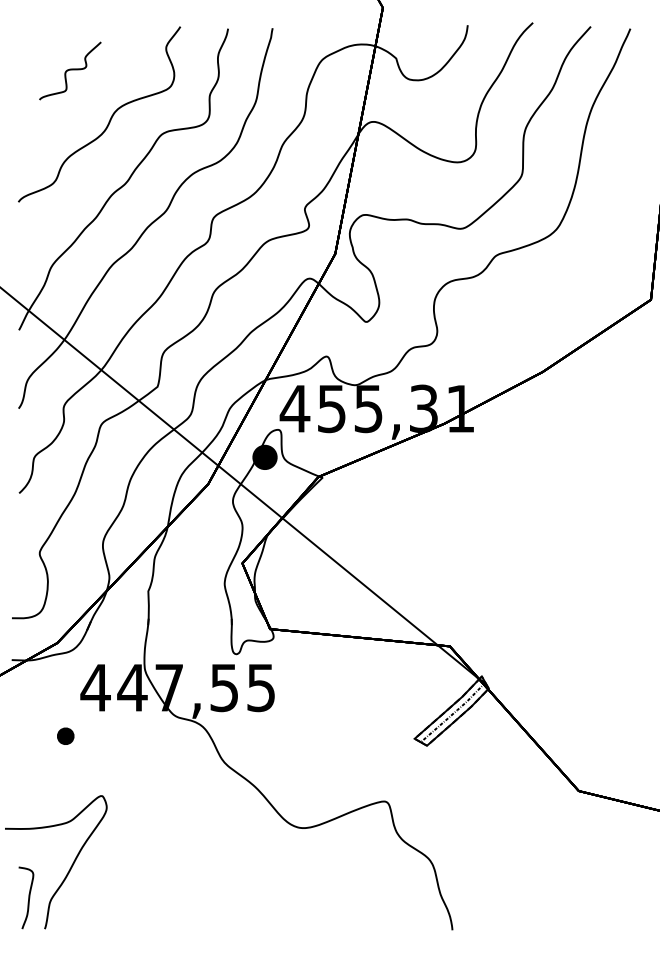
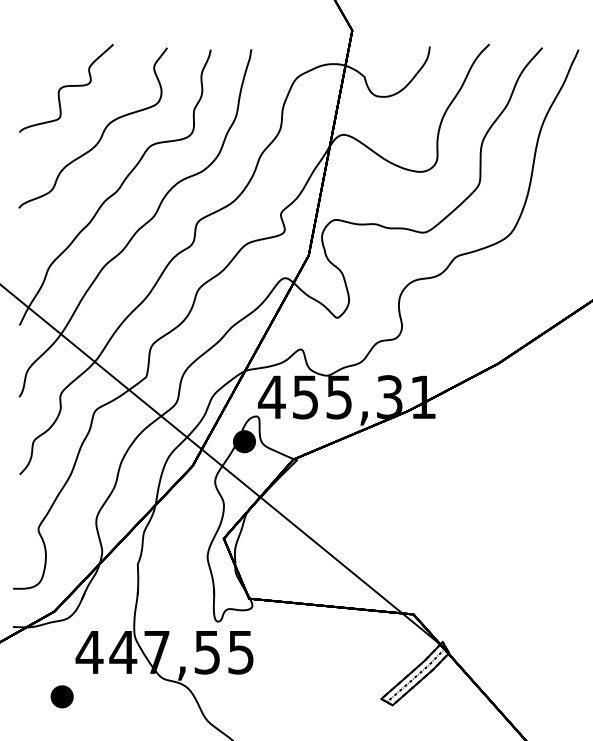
part: (70, 70) -> (66, 87), size x1.67
part: (65, 735) -> (62, 695), size x1.43

